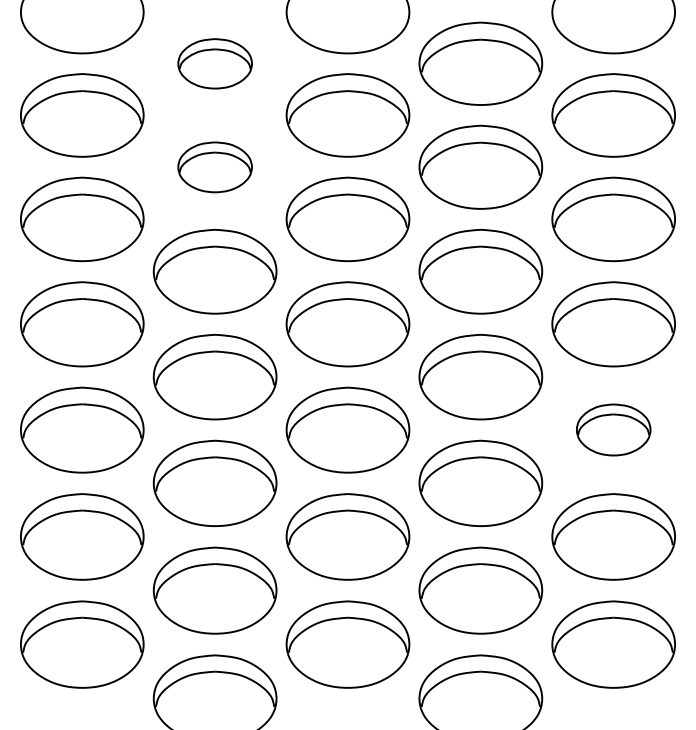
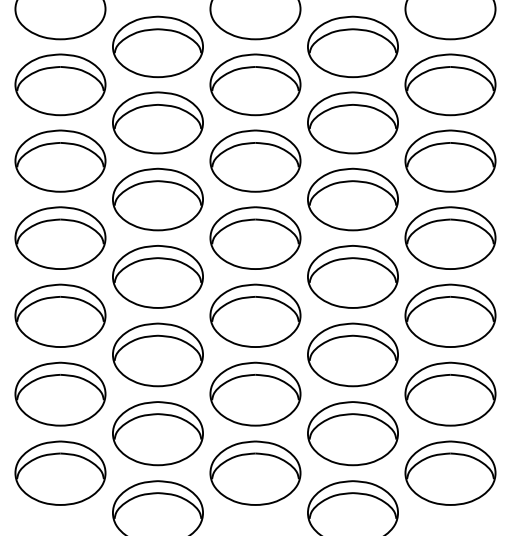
part: (214, 63) -> (157, 46), size x1.67
part: (214, 166) -> (157, 122), size x1.67
part: (613, 429) -> (450, 315), size x1.67

